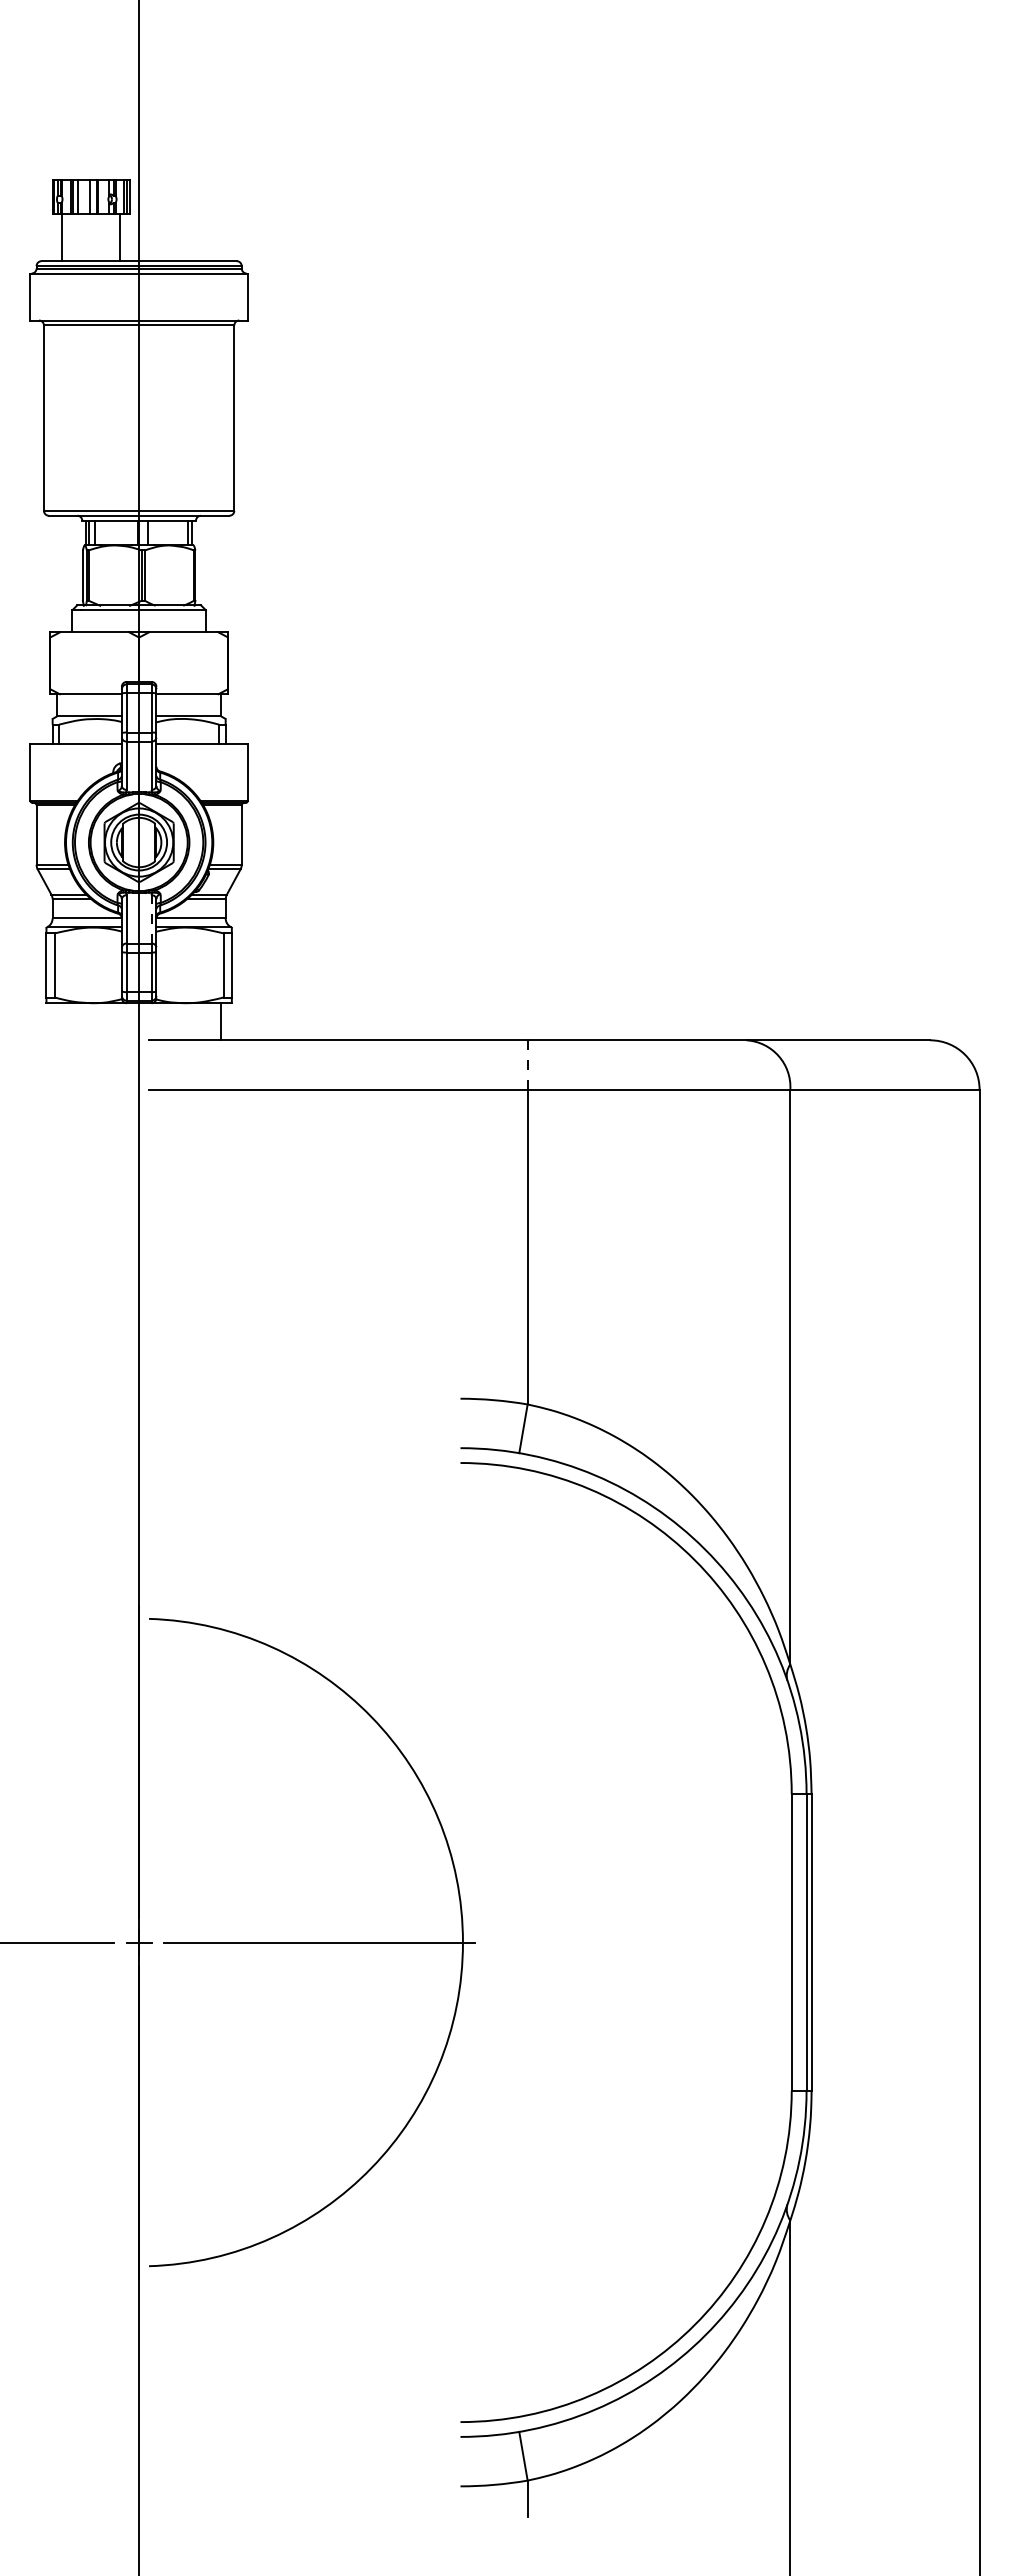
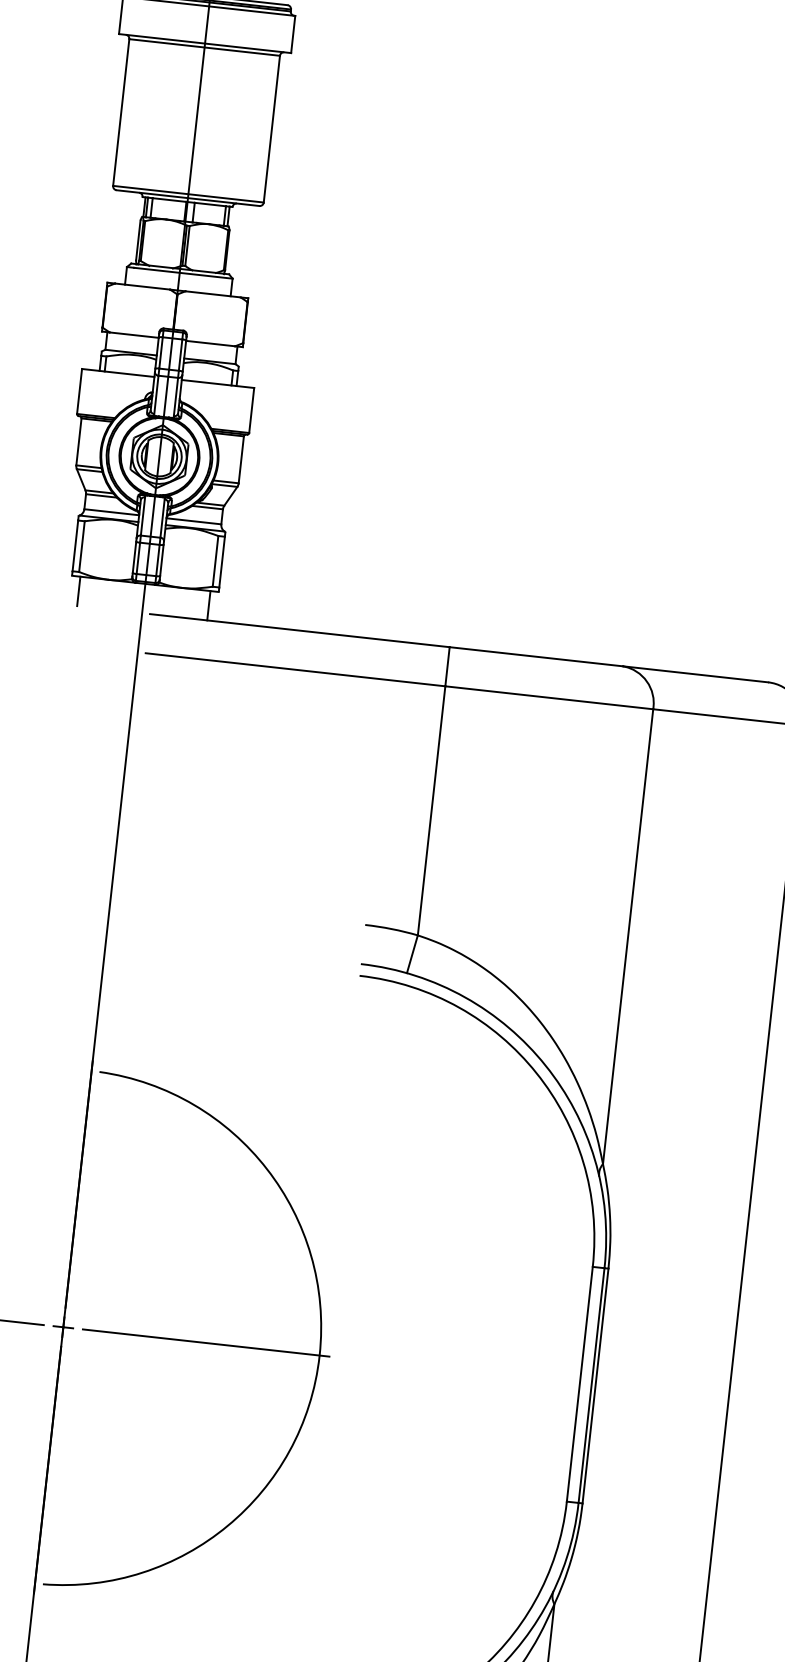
line: (151, 918) -> (162, 517), dashed -> solid
line: (56, 1021) -> (78, 591), added
line: (527, 1065) -> (447, 667), dashed -> solid

